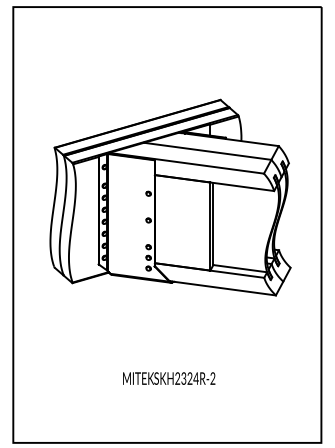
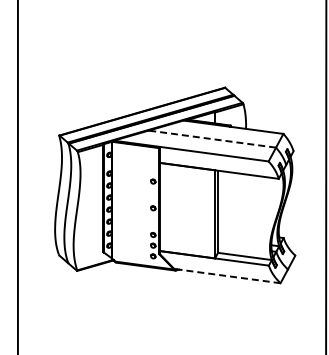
line: (207, 151) -> (212, 139), solid -> dashed
line: (222, 288) -> (227, 276), solid -> dashed

